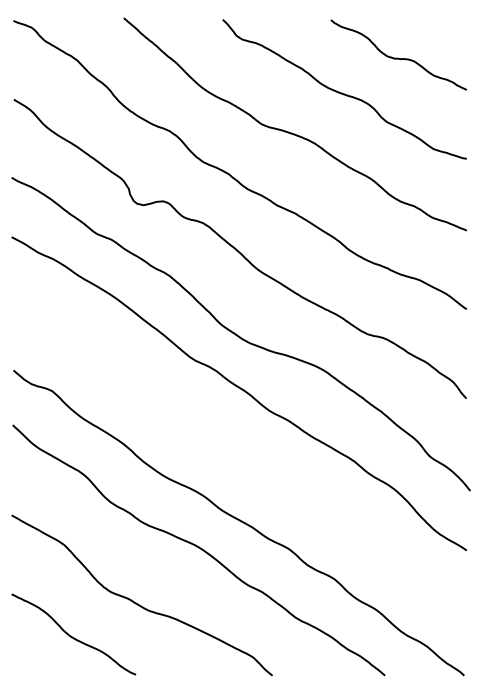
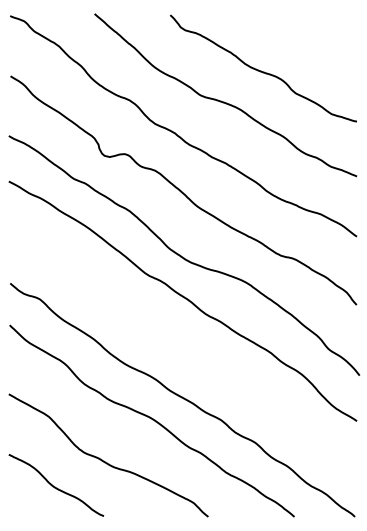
curve: (398, 58) -> (304, 44), removed

